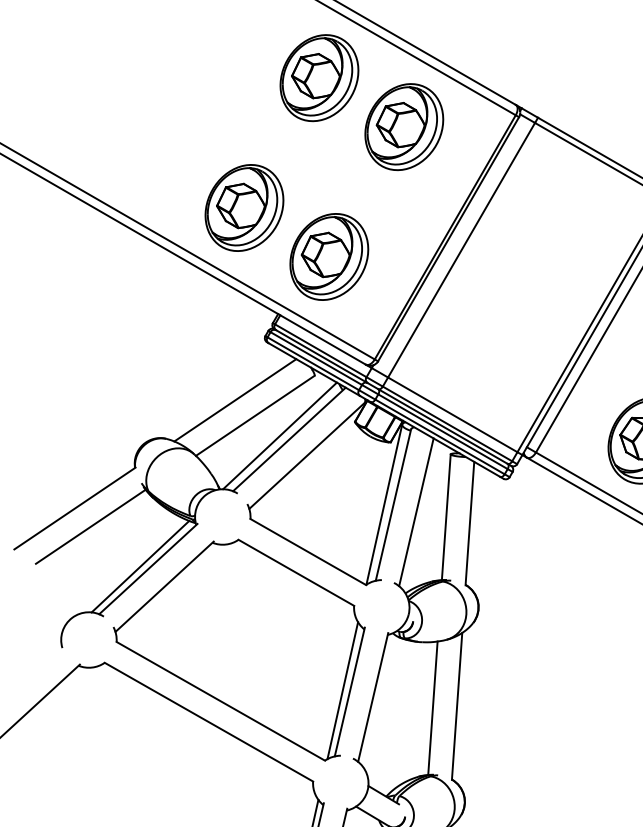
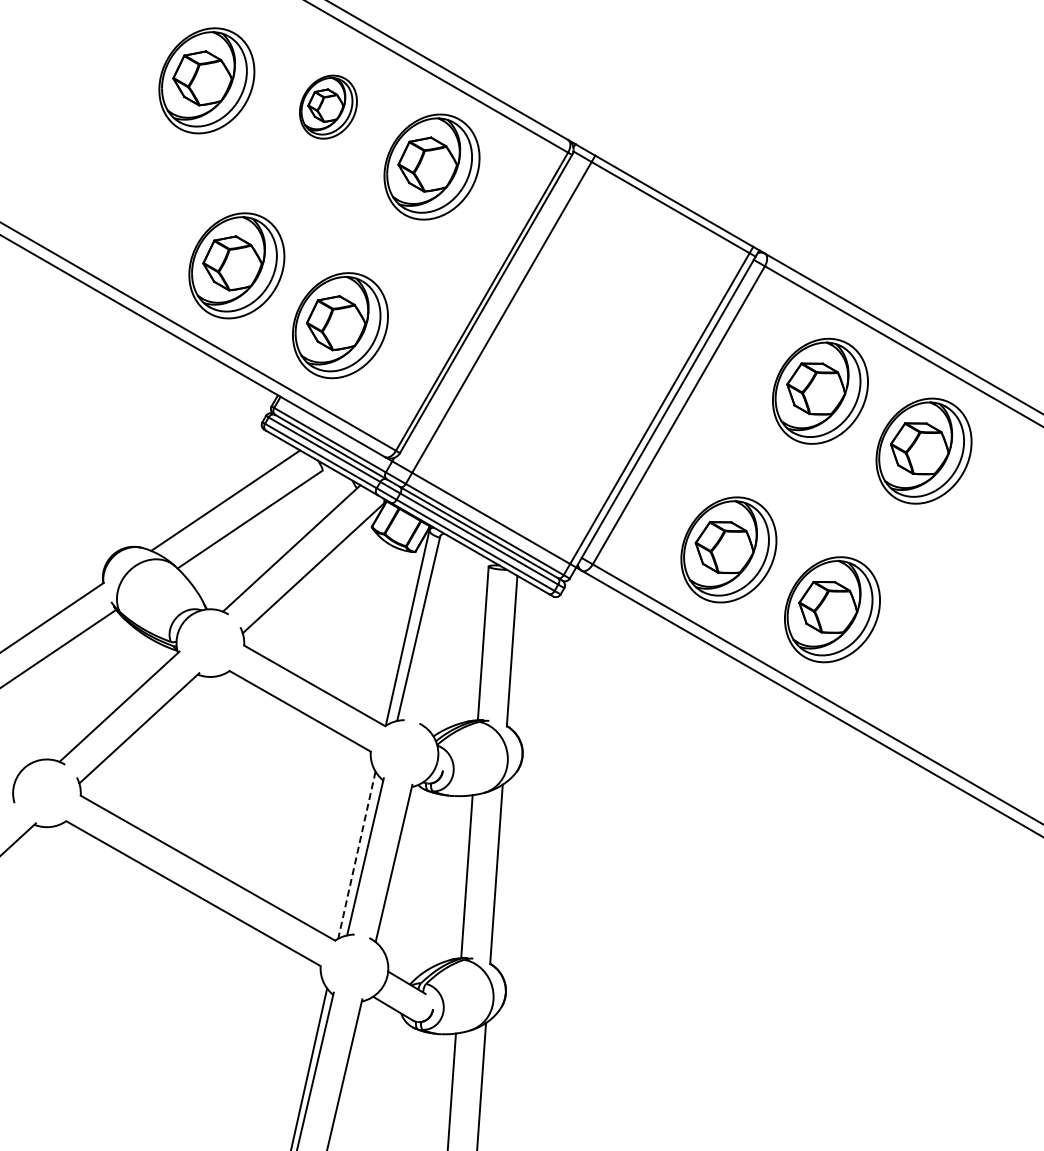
part: (219, 56) -> (206, 80), added
part: (319, 77) -> (328, 106), size x0.6
line: (279, 436) -> (279, 544), removed
line: (416, 512) -> (446, 637), removed
line: (140, 566) -> (109, 703), removed
line: (342, 690) -> (356, 855), solid -> dashed

